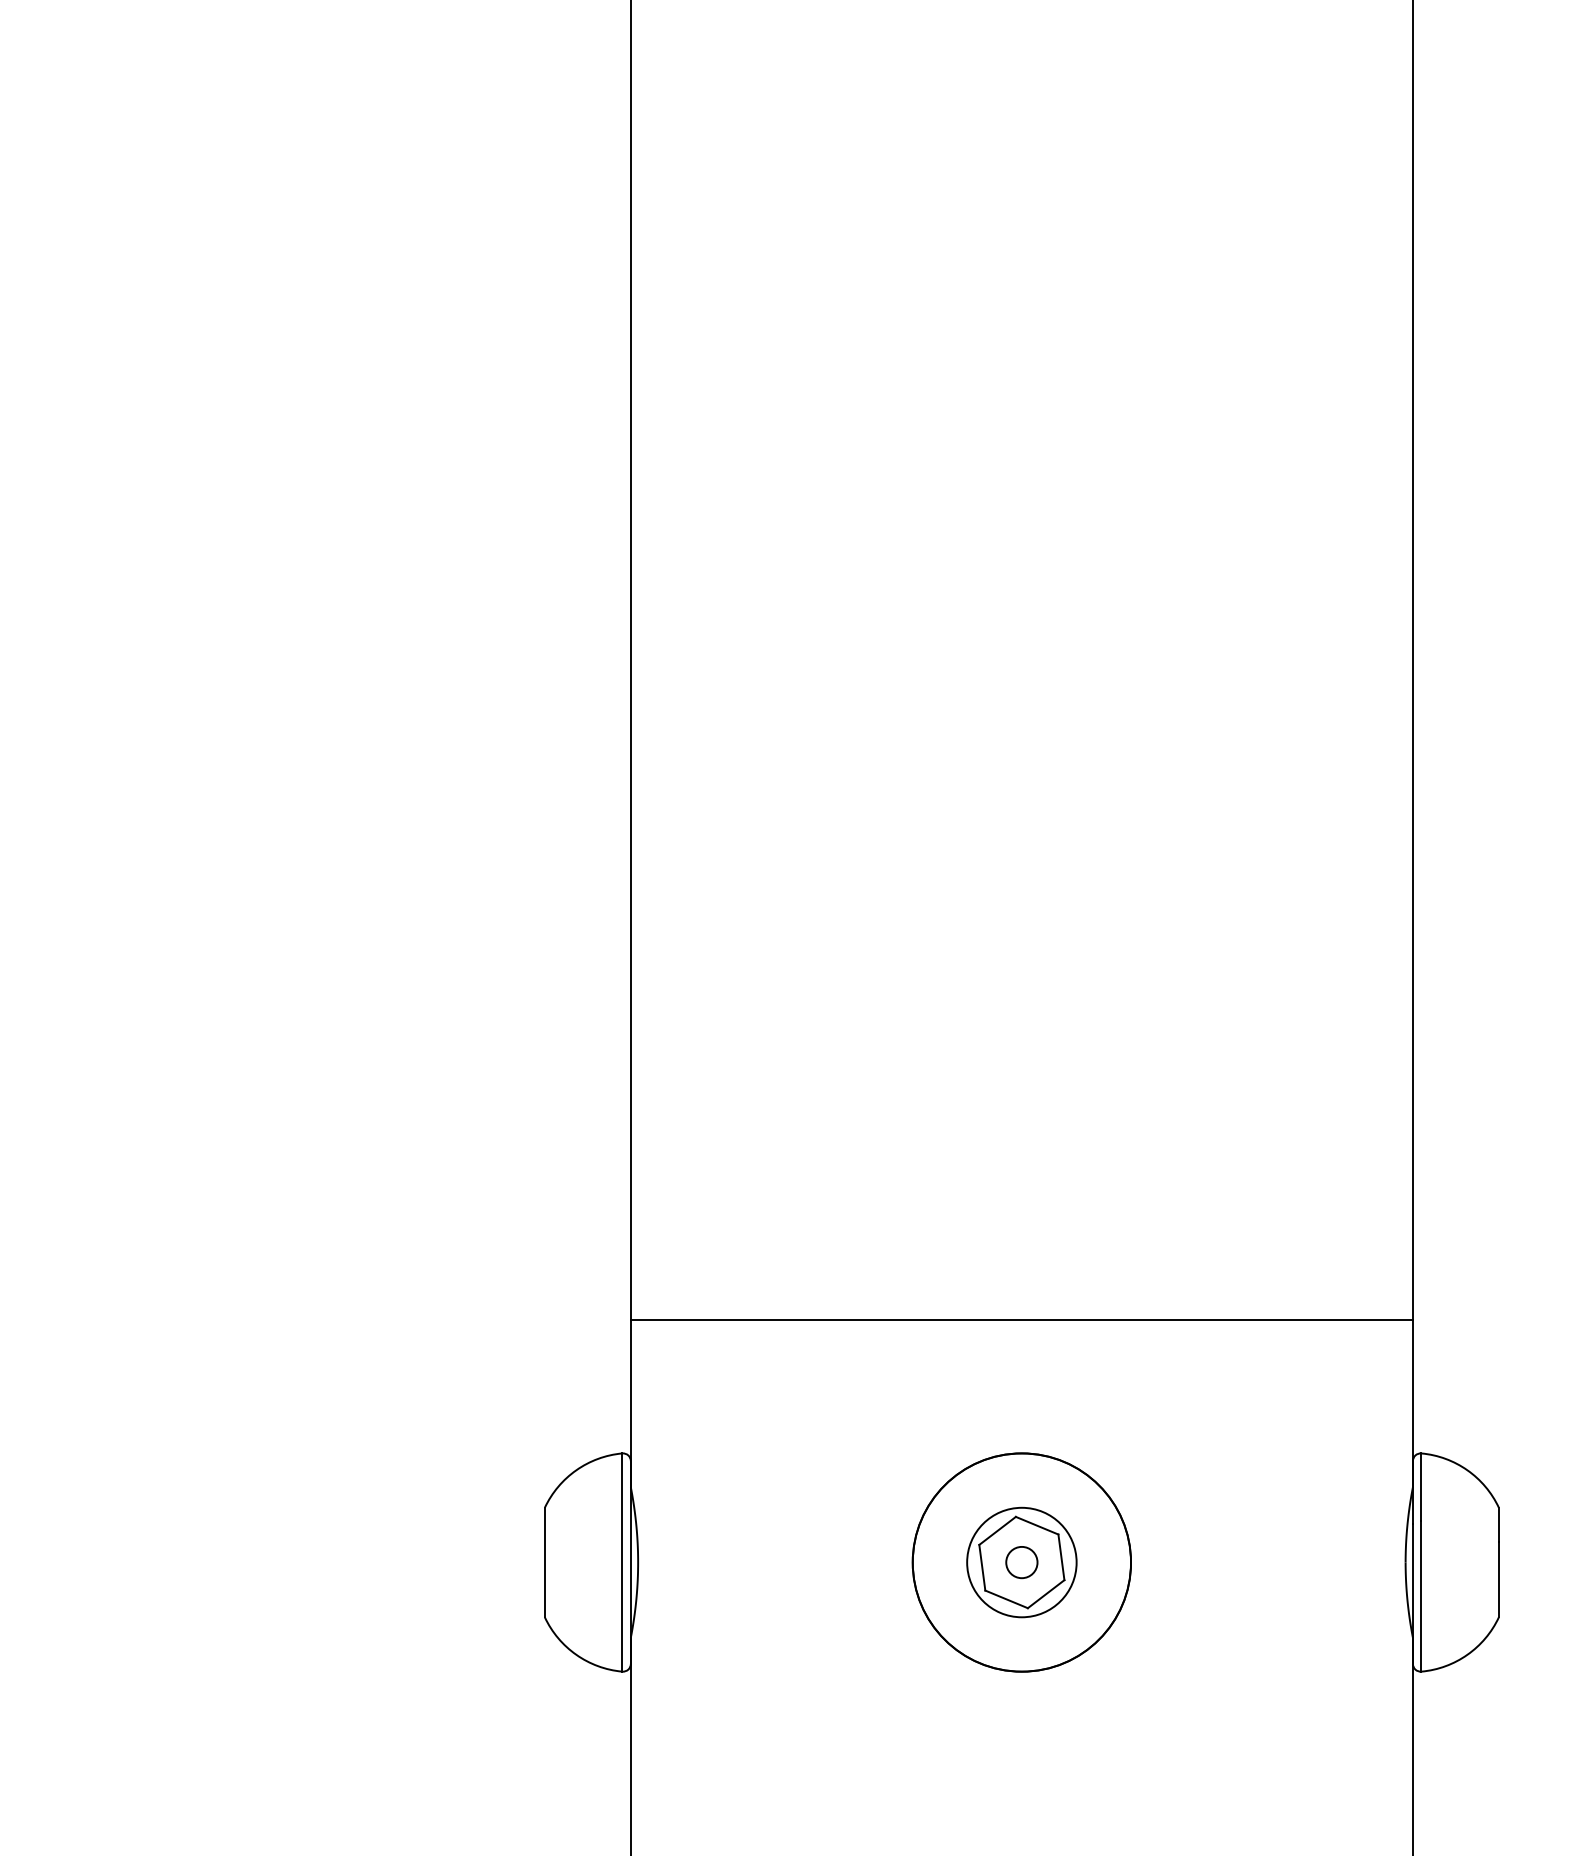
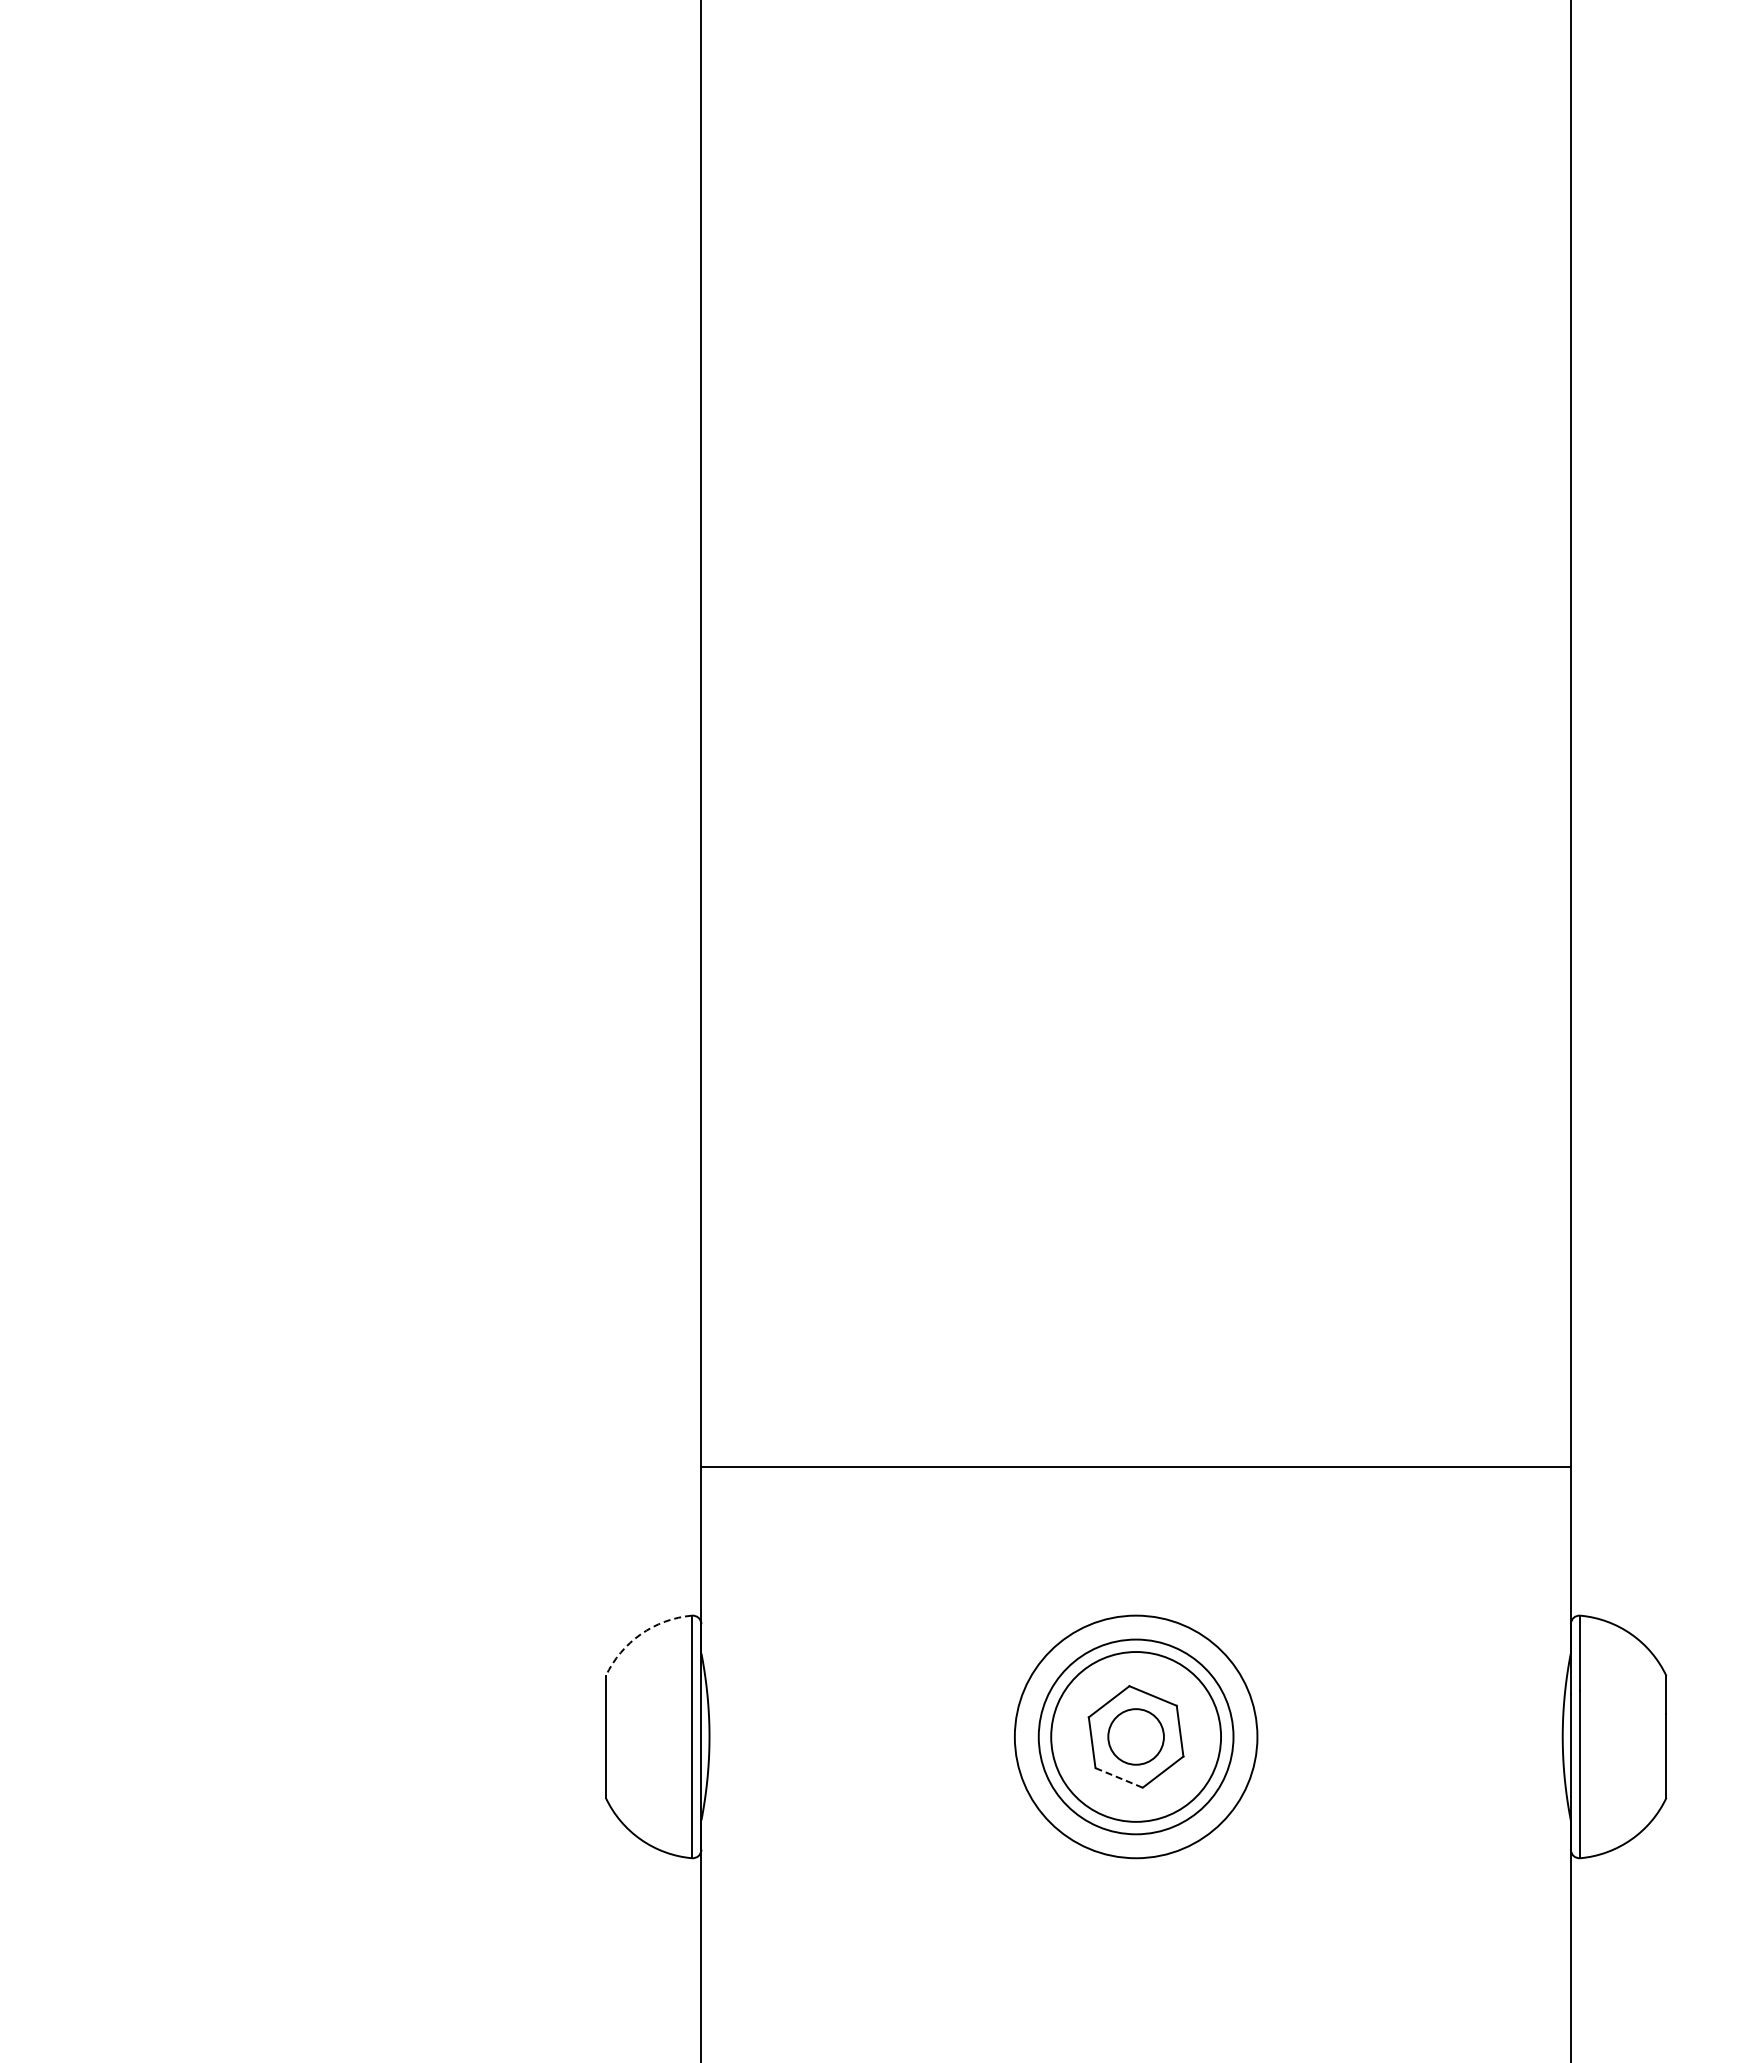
arc: (576, 1470) -> (640, 1634), solid -> dashed
circle: (1021, 1562) -> (1135, 1736), size x0.7
circle: (1021, 1562) -> (1135, 1736), size x1.6
circle: (1021, 1562) -> (1135, 1736), size x1.6
line: (1006, 1599) -> (1119, 1777), solid -> dashed

